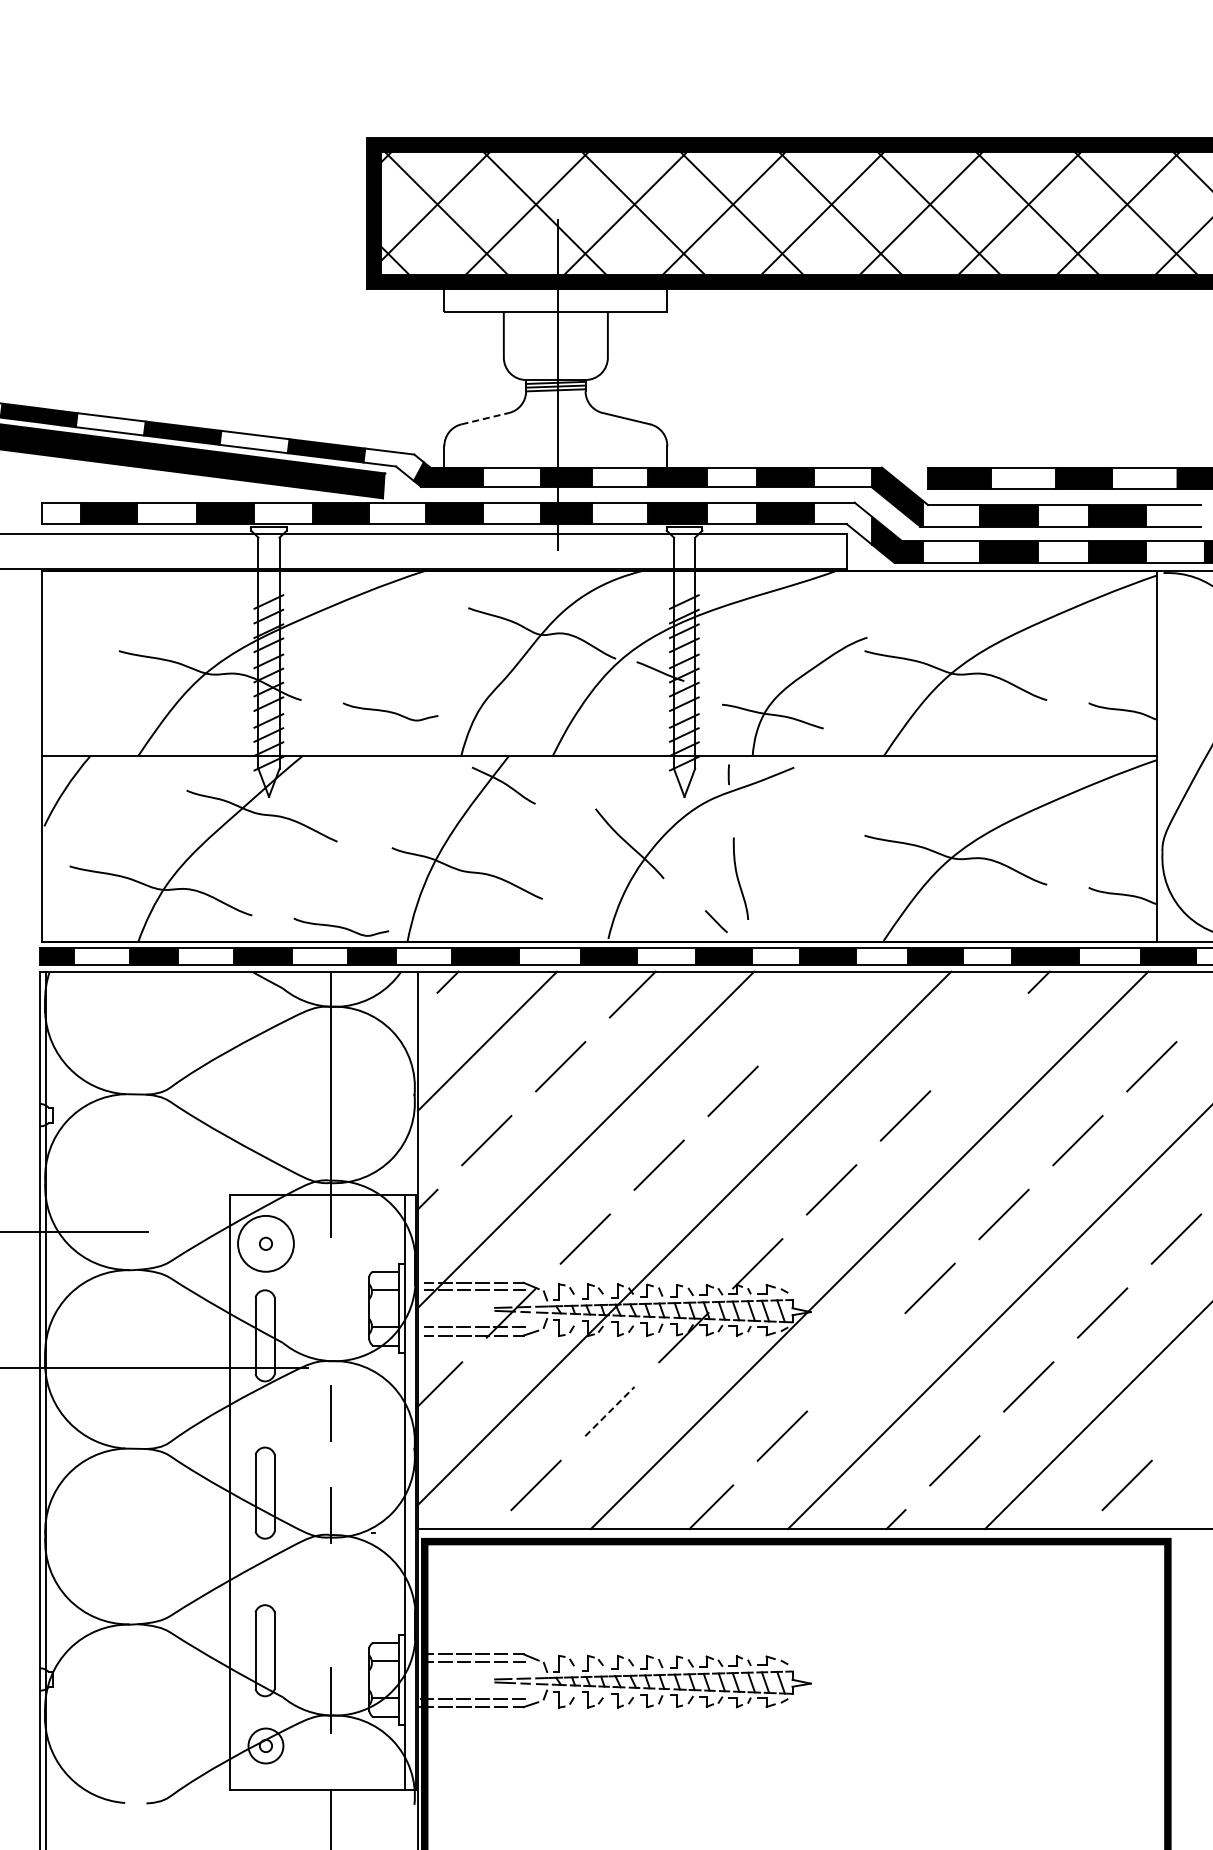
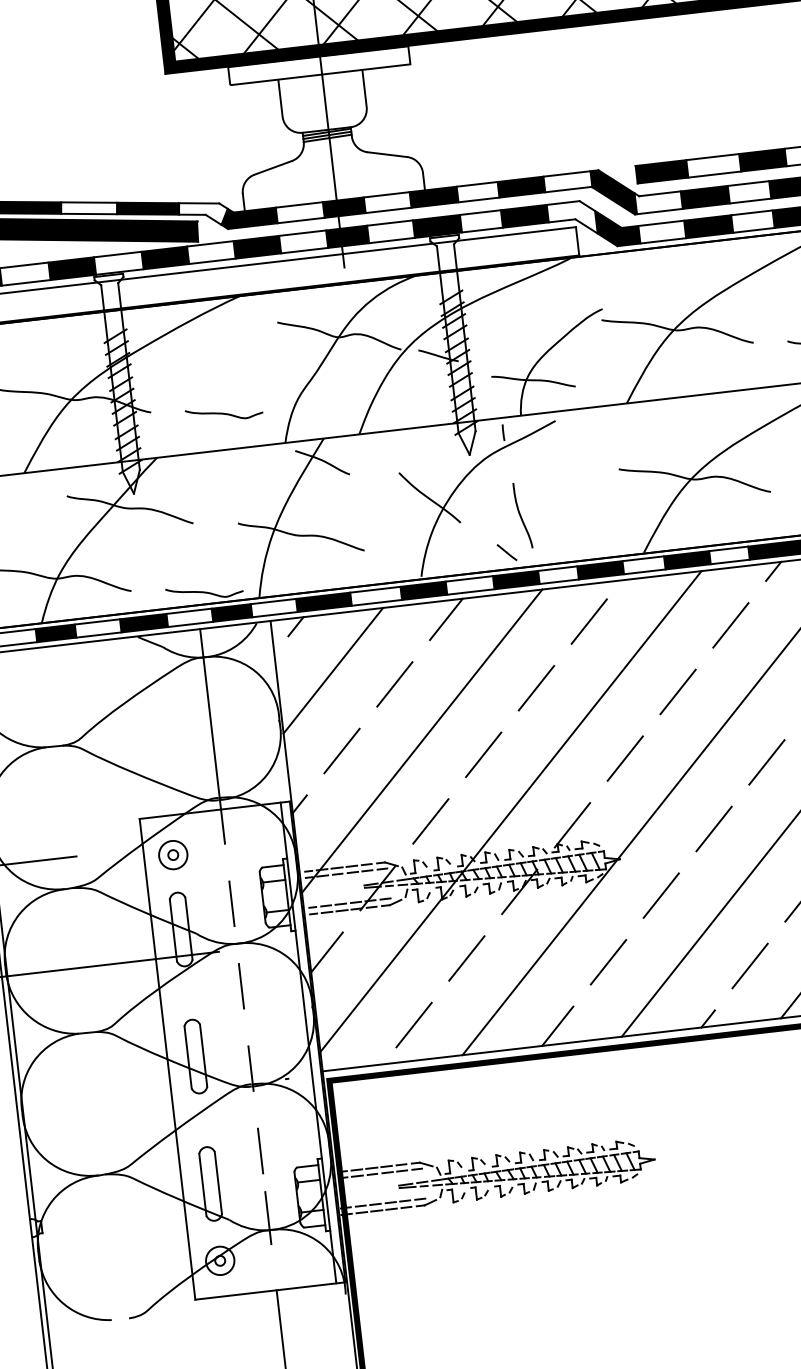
line: (485, 418) -> (273, 167), dashed -> solid
line: (806, 1017) -> (588, 621), added
line: (979, 1041) -> (730, 624), added
circle: (265, 1243) -> (172, 854), size x0.62
line: (330, 1311) -> (231, 903), added
line: (855, 1361) -> (660, 895), added
line: (609, 1411) -> (466, 958), dashed -> solid
line: (330, 1617) -> (260, 1150), added

